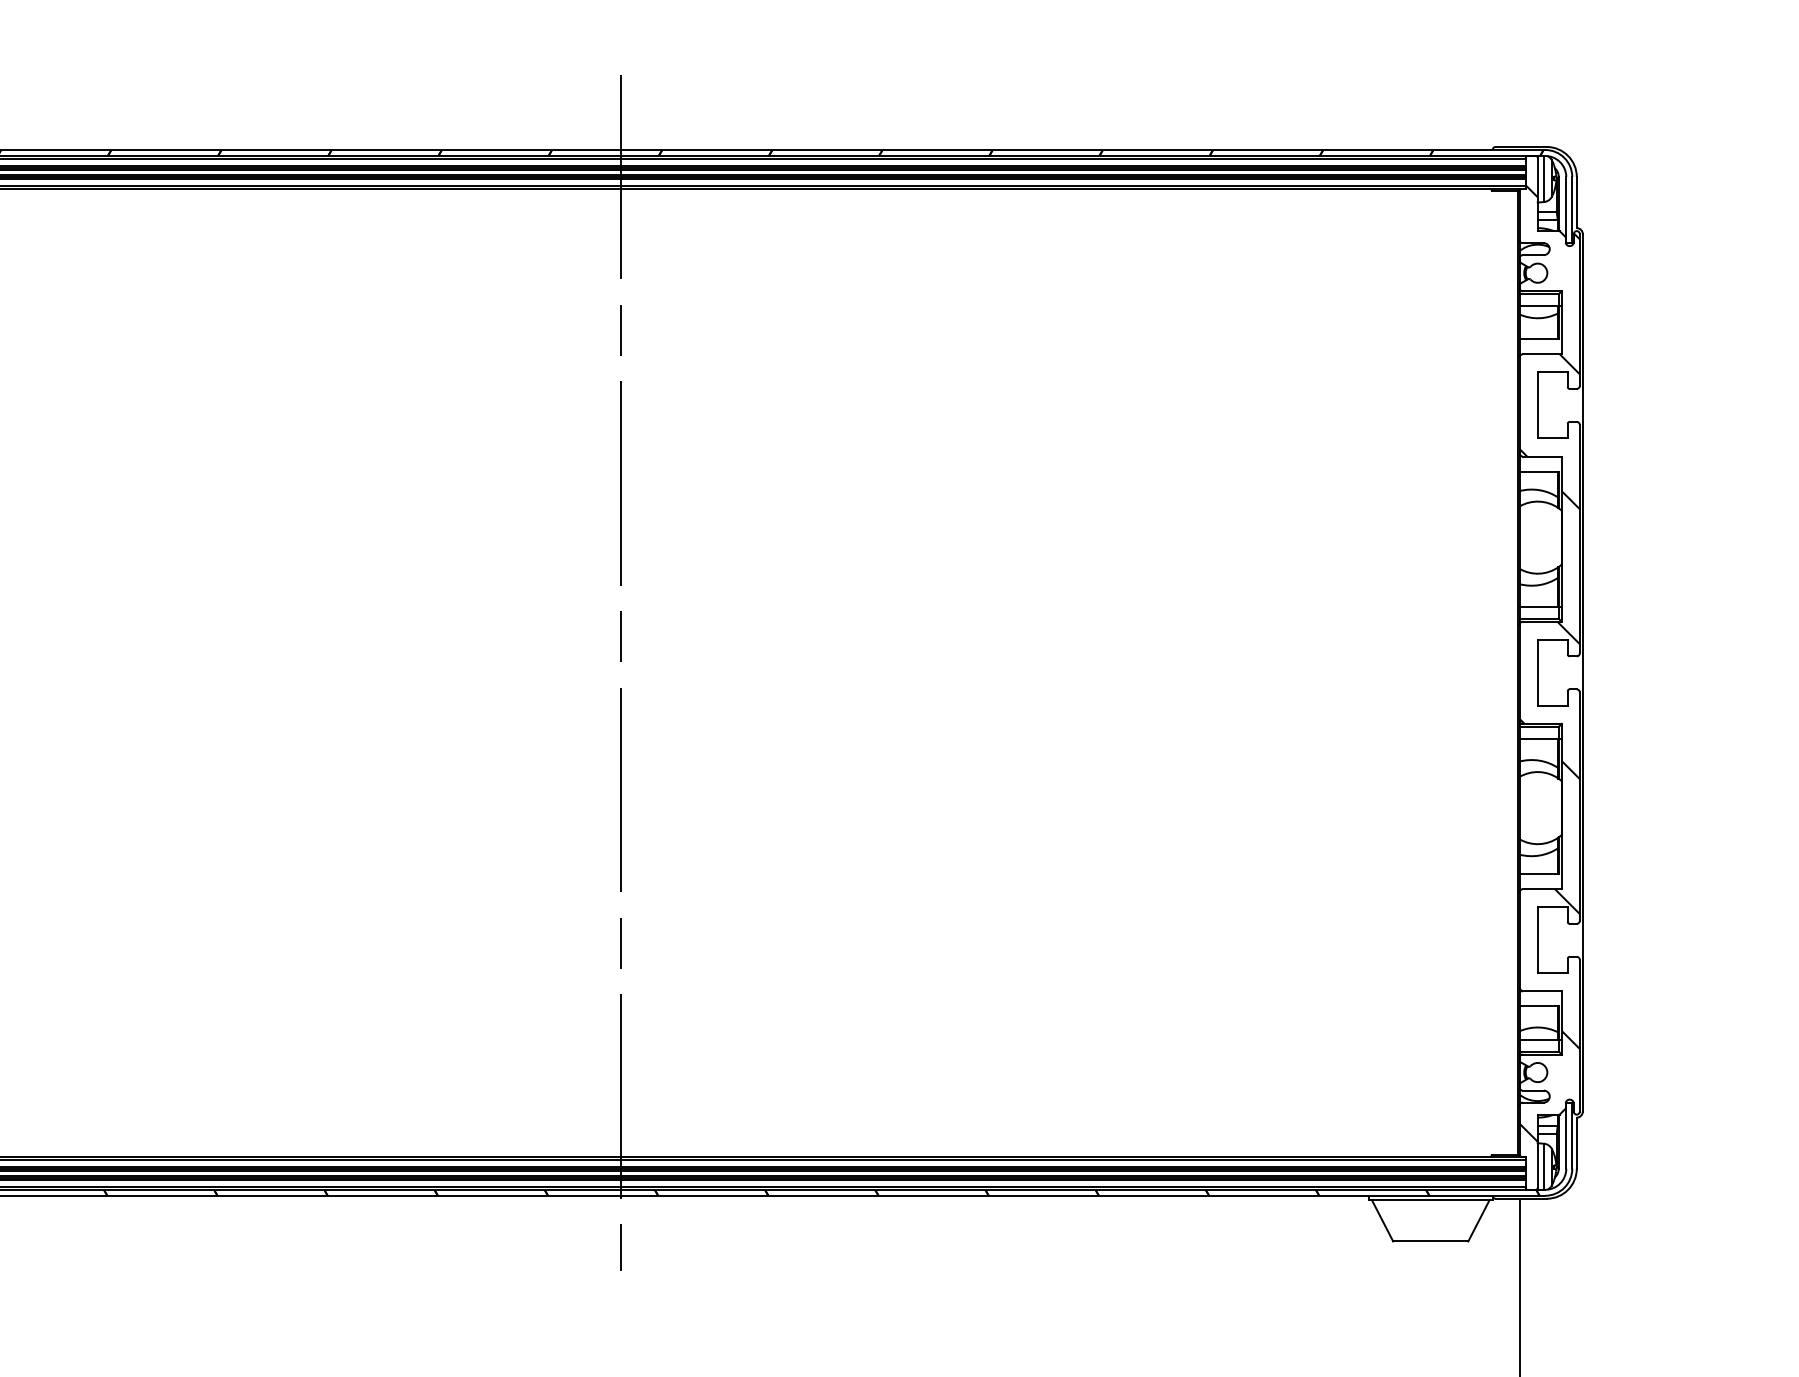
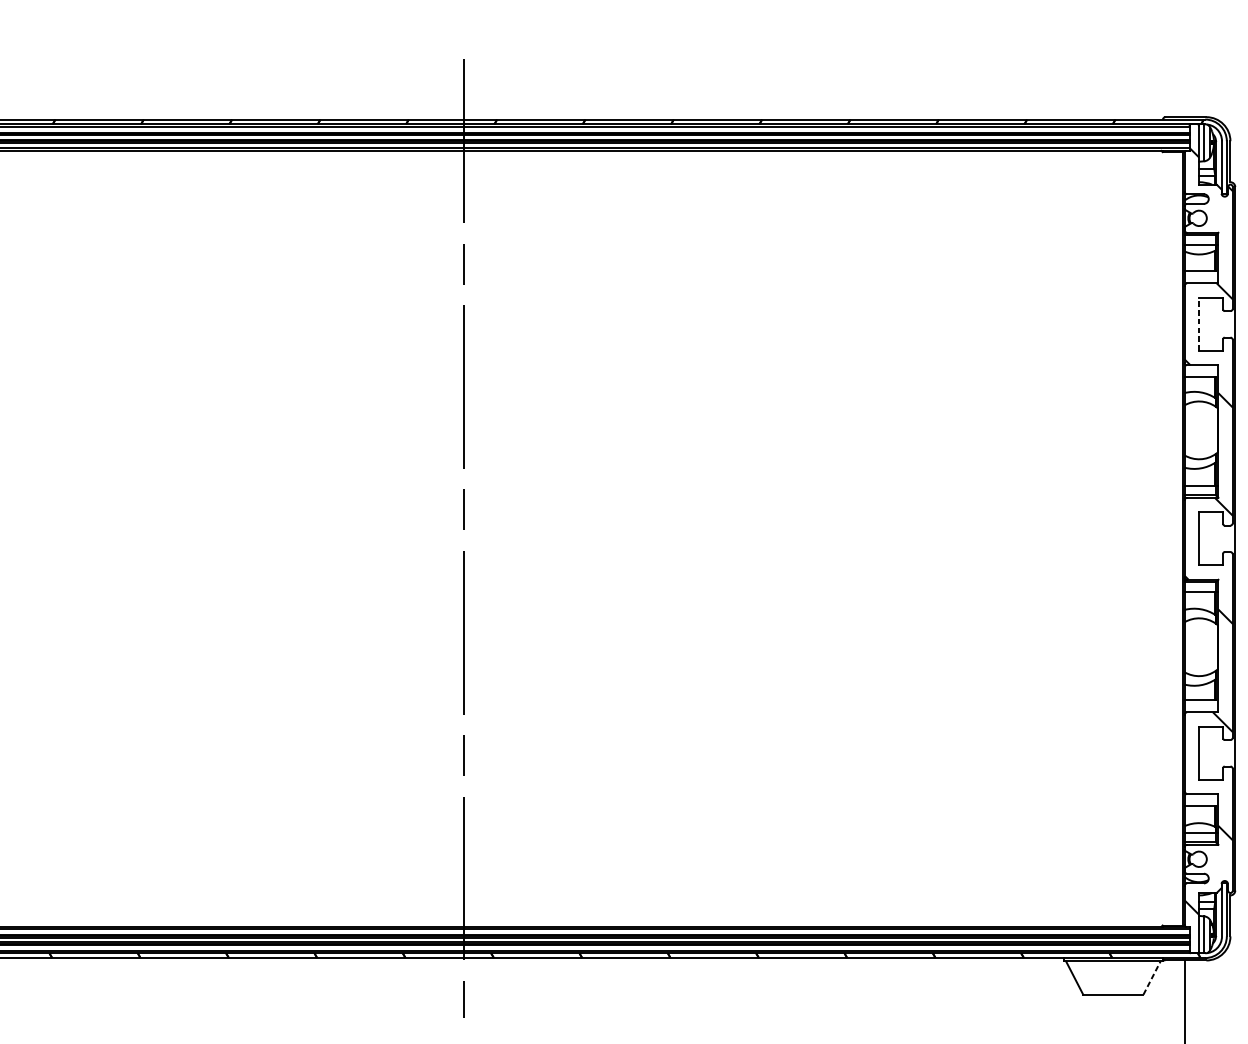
line: (1537, 404) -> (1198, 323), solid -> dashed
line: (1479, 1220) -> (1152, 977), solid -> dashed

